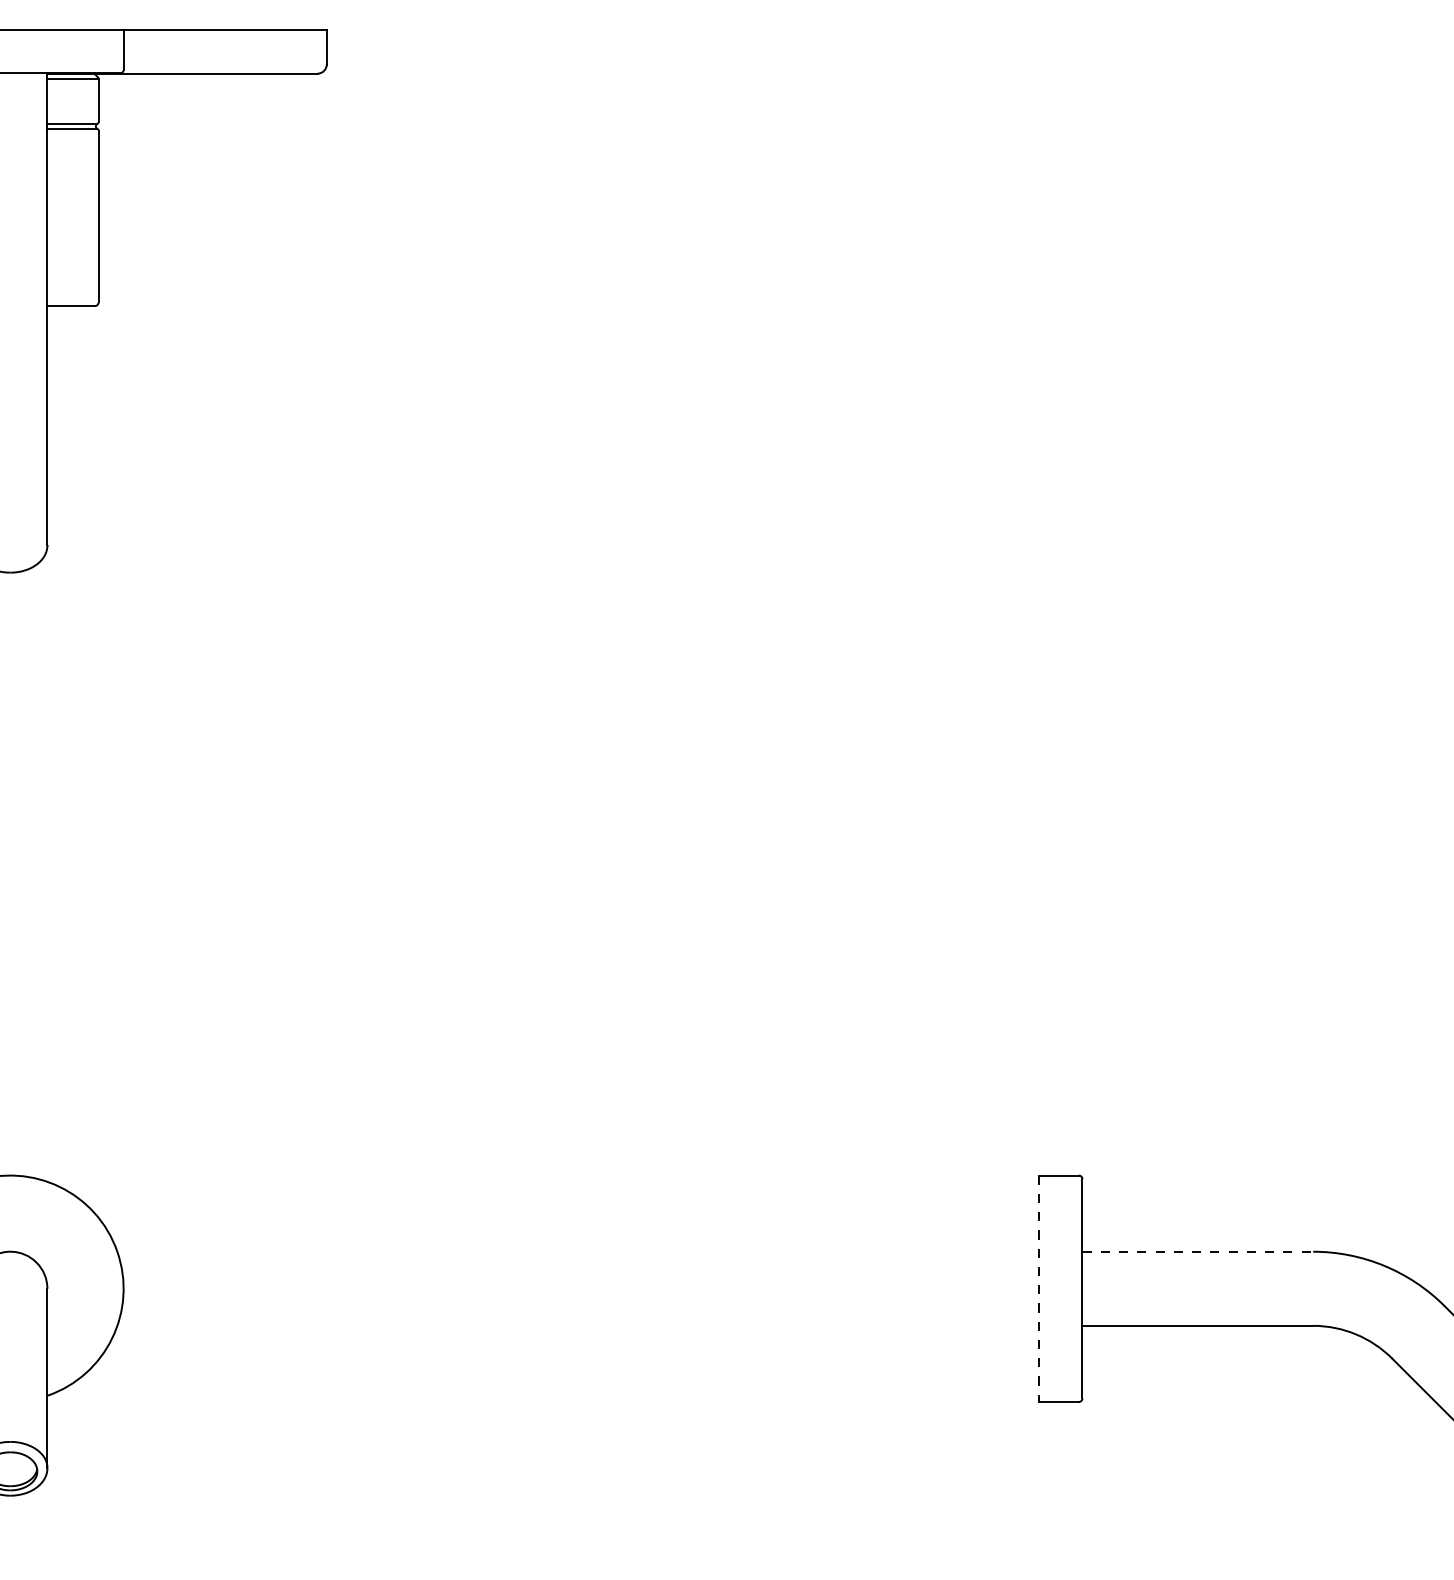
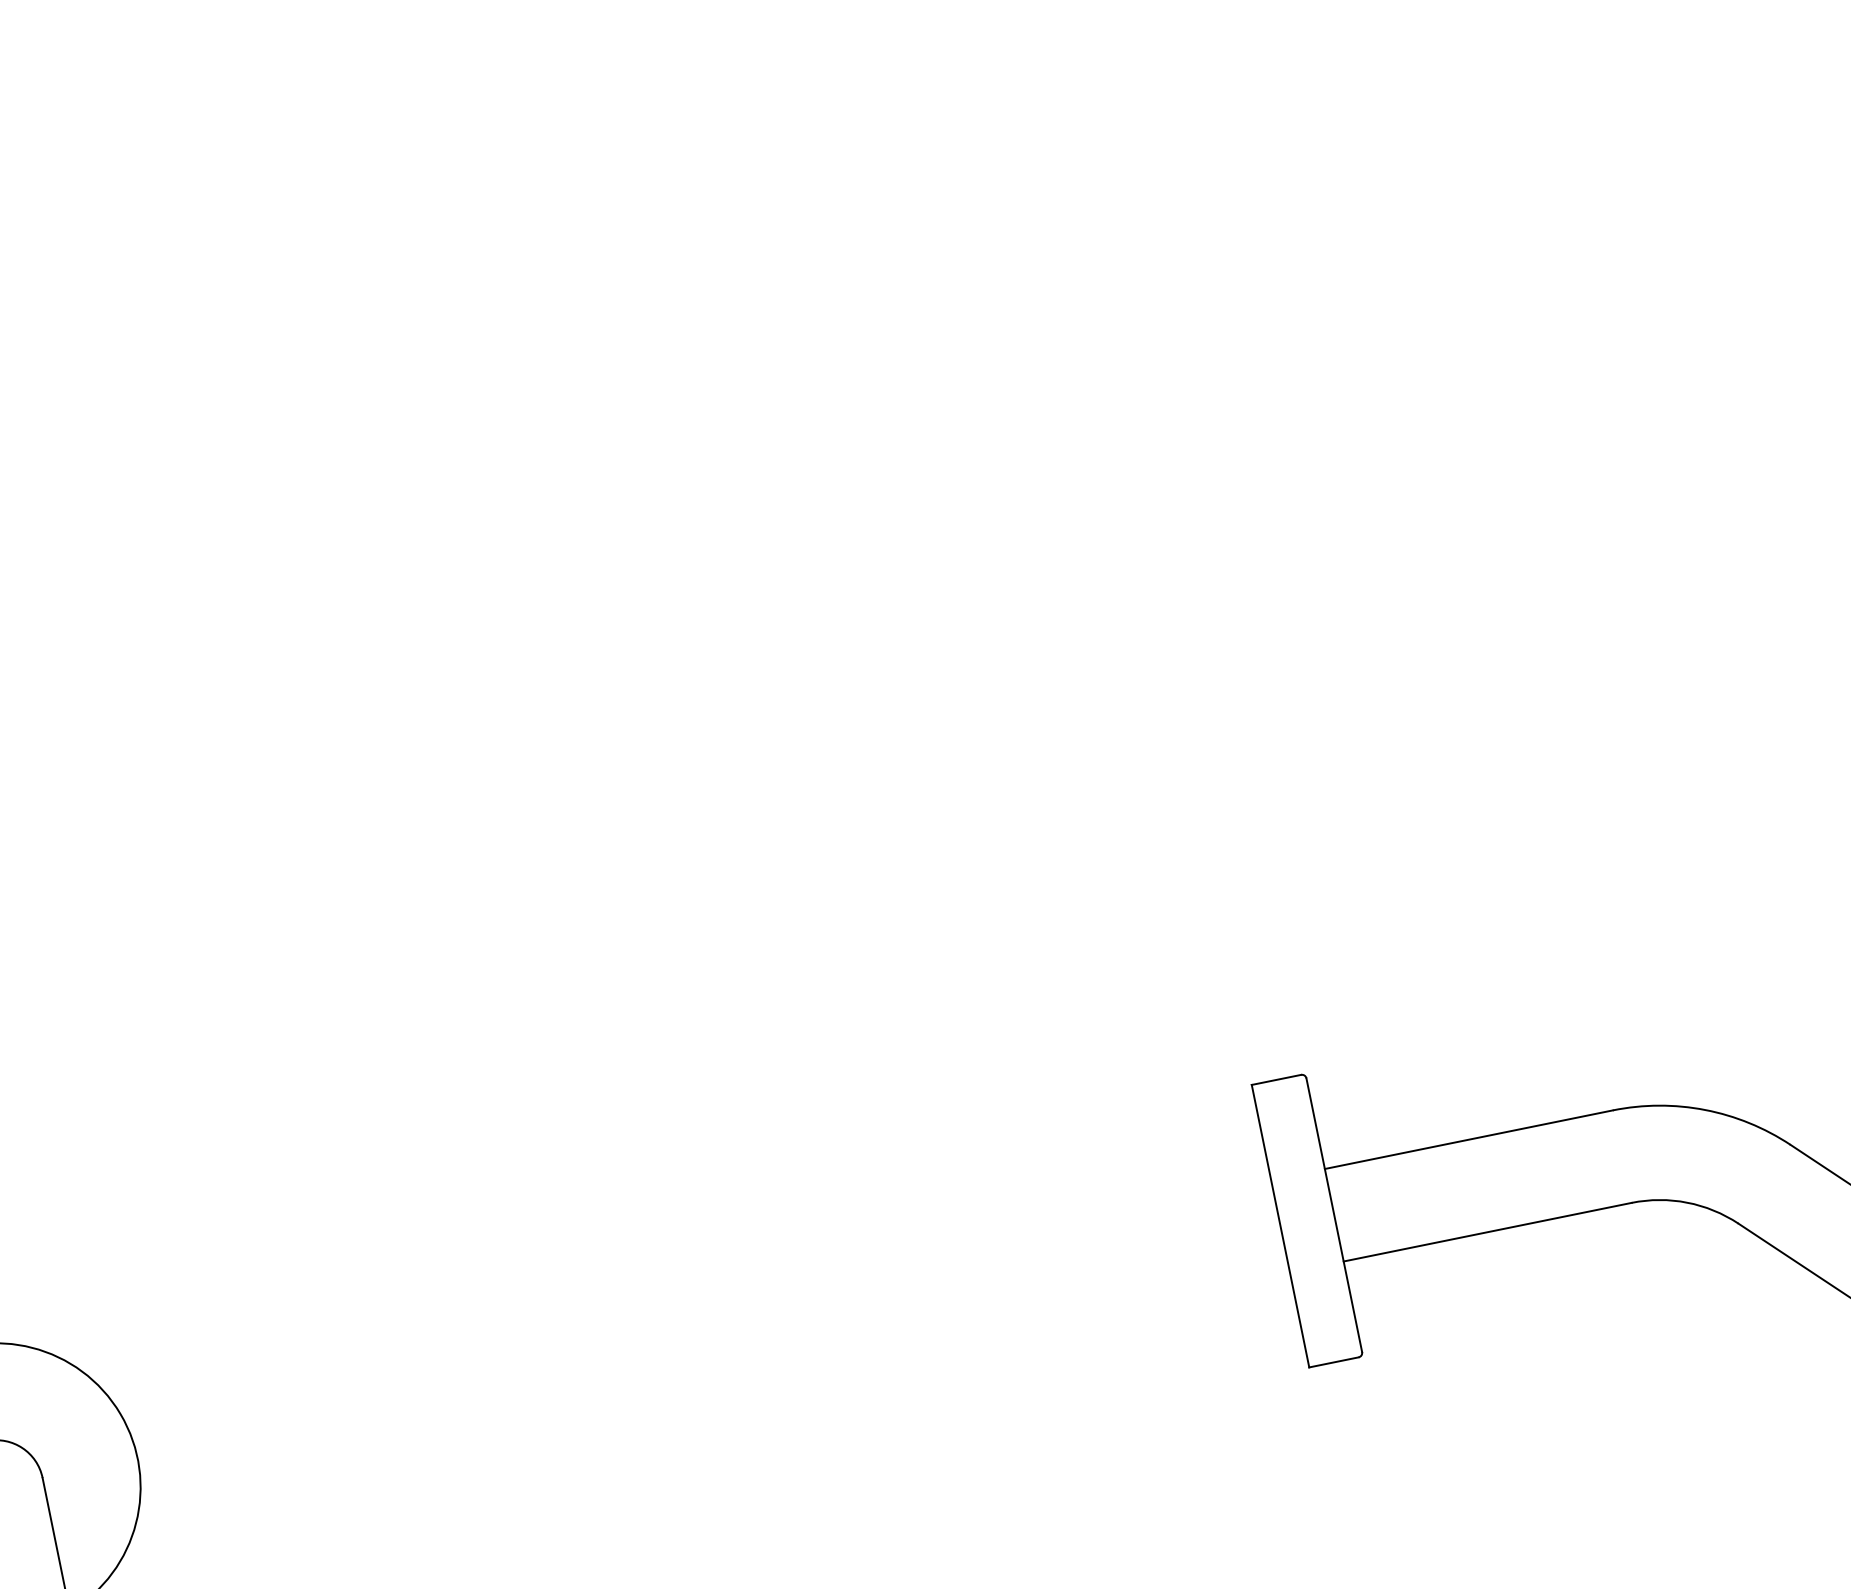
line: (1198, 1251) -> (1469, 1139), dashed -> solid
line: (1039, 1289) -> (1280, 1227), dashed -> solid

